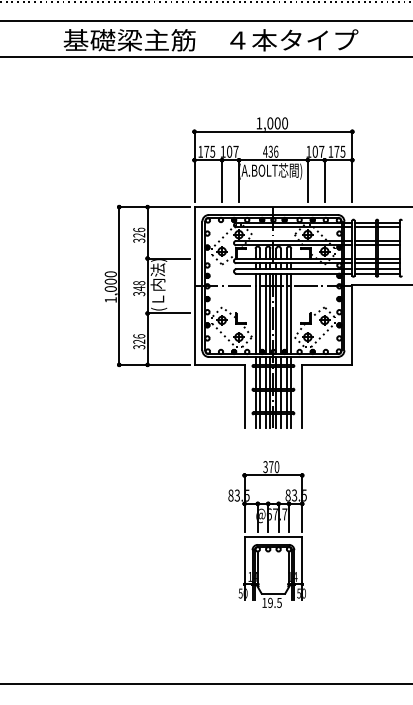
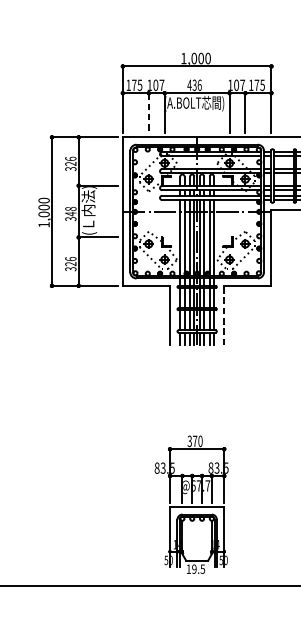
line: (222, 181) -> (149, 113), solid -> dashed
line: (302, 396) -> (224, 315), solid -> dashed
part: (267, 534) -> (191, 504), moved

